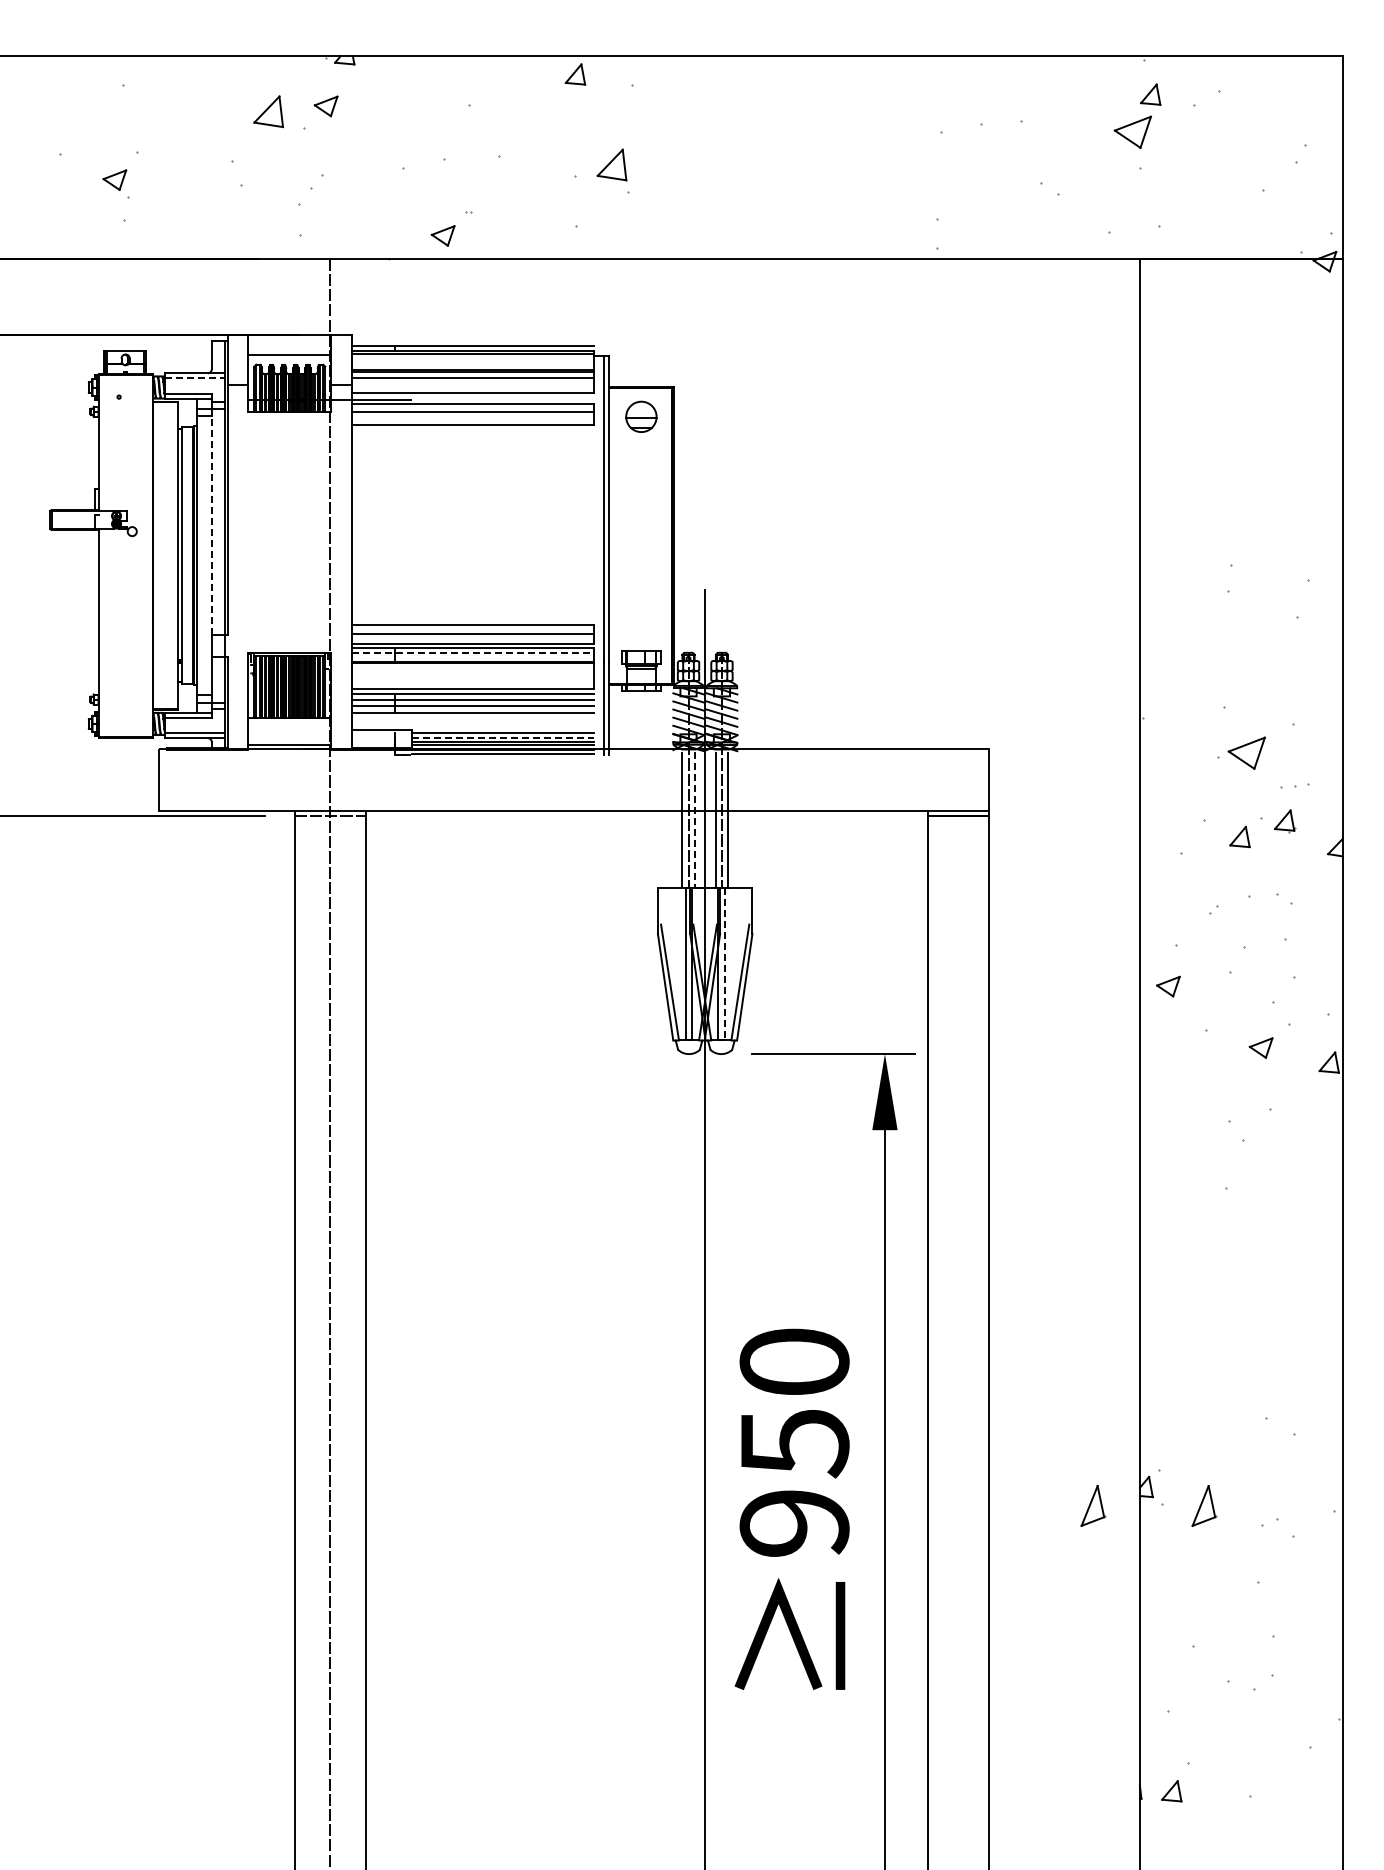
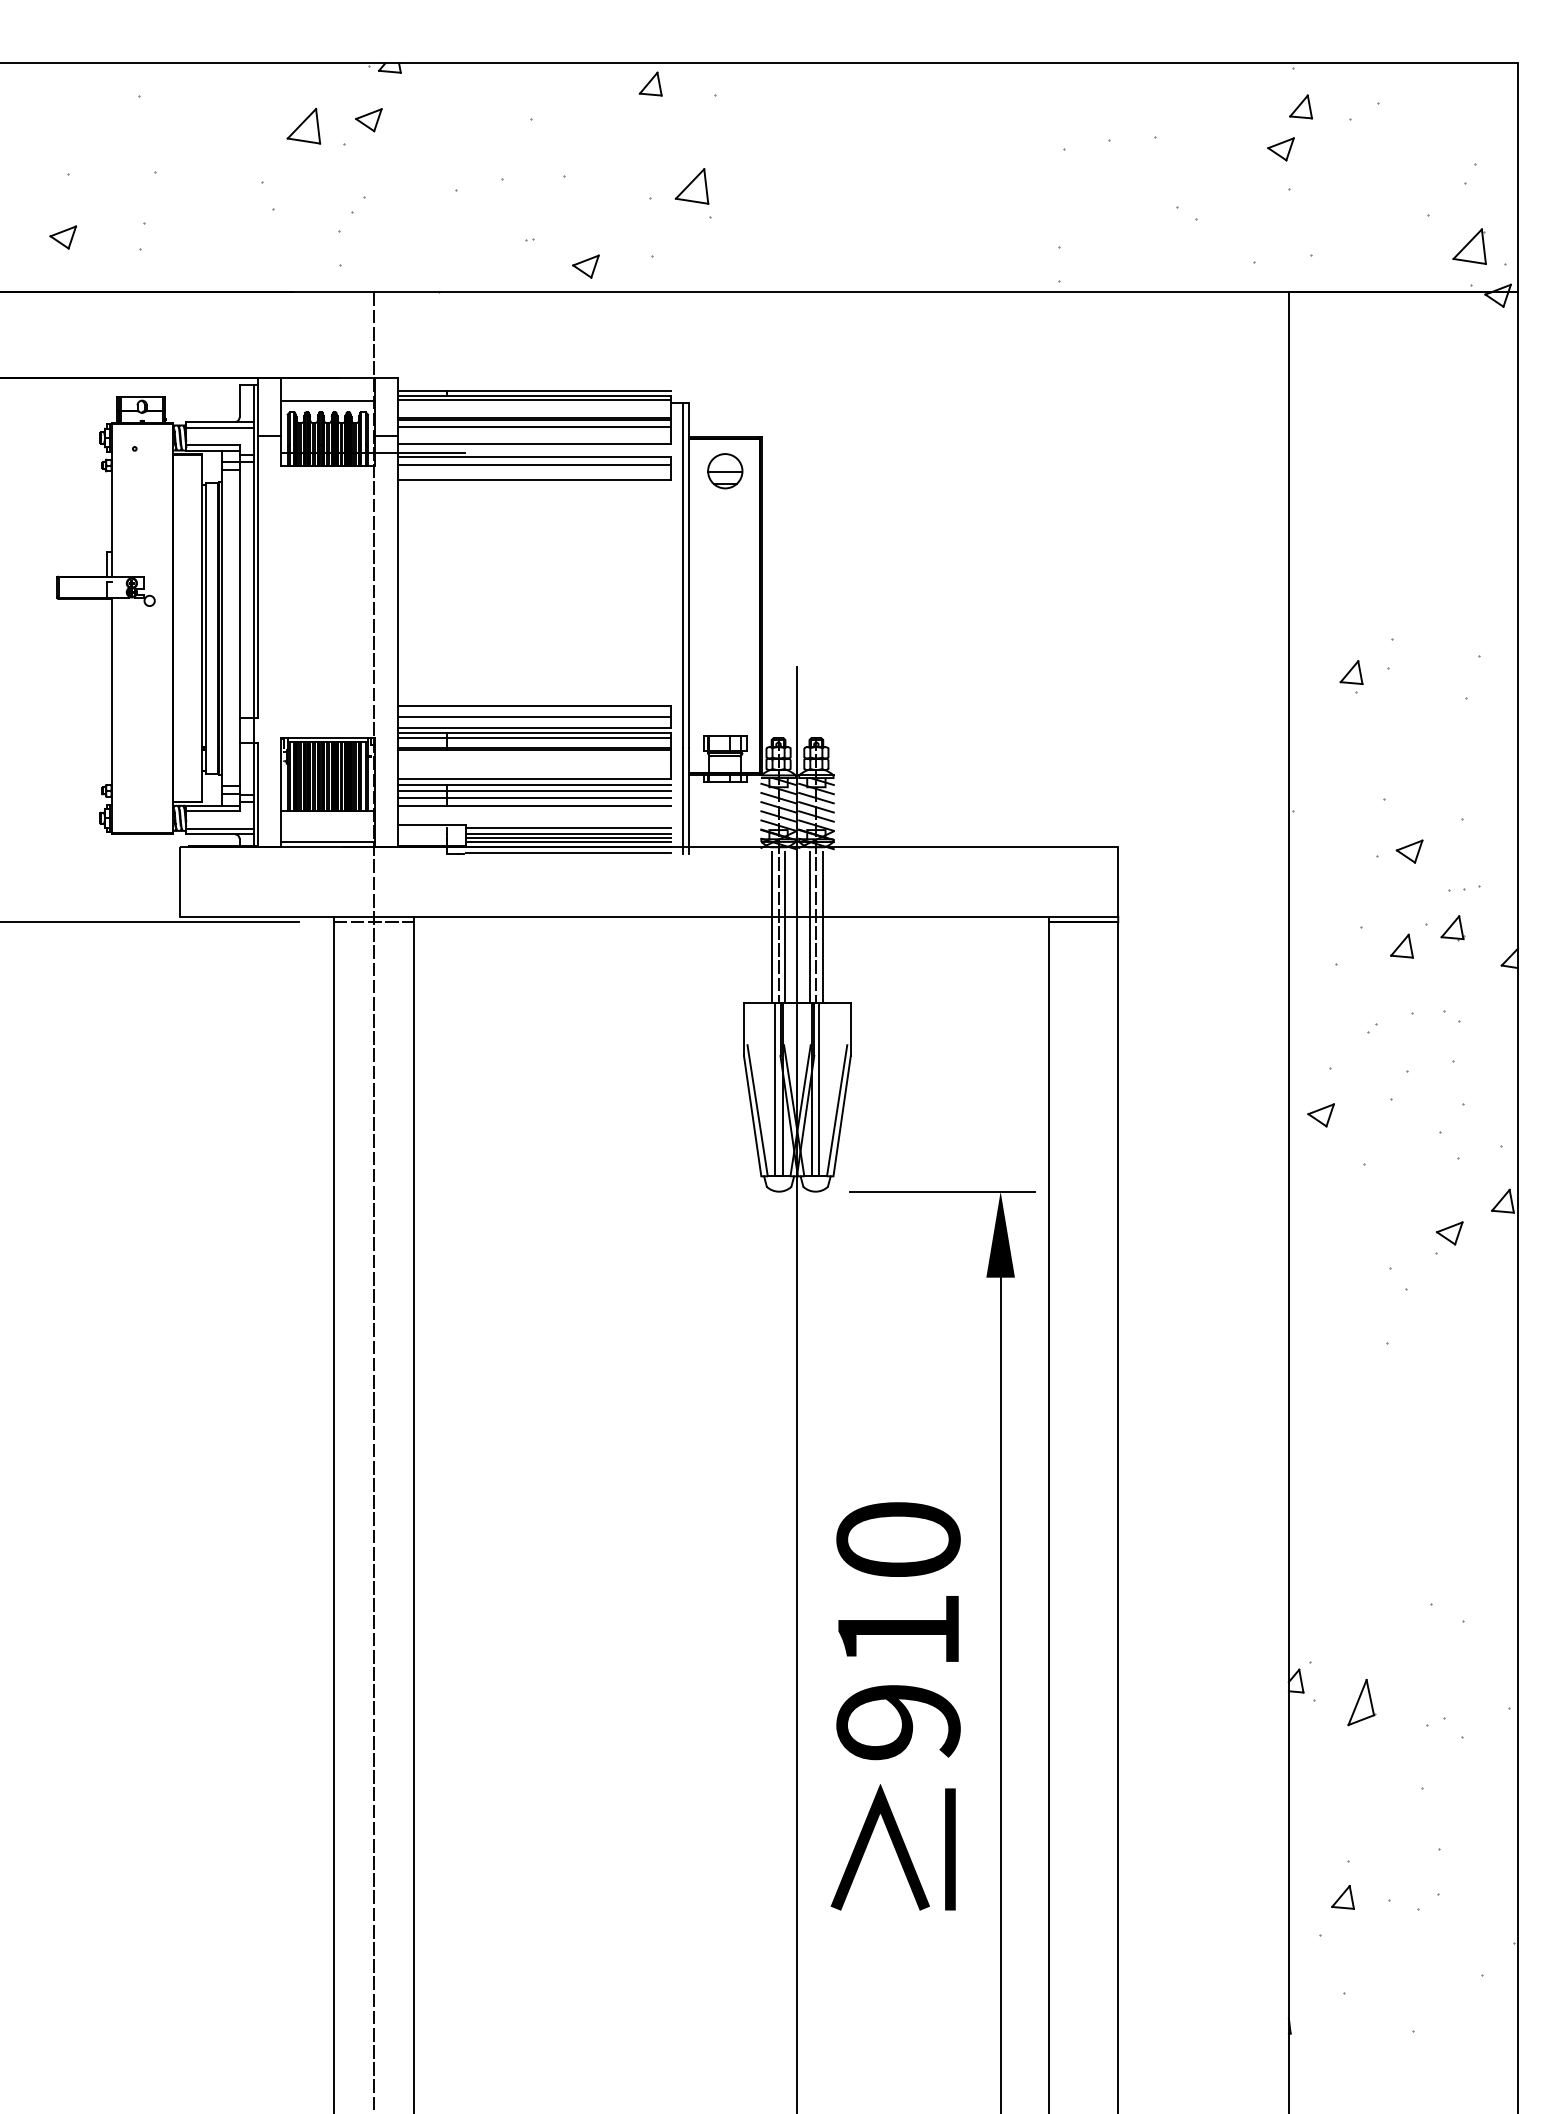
part: (1132, 131) -> (1280, 148), size x0.62
part: (114, 179) -> (62, 236), moved
part: (1299, 218) -> (1469, 246), added
part: (442, 235) -> (585, 266), moved
line: (195, 378) -> (221, 427), dashed -> solid
line: (211, 521) -> (239, 589), dashed -> solid
part: (1194, 598) -> (1350, 676), added
line: (473, 652) -> (535, 737), dashed -> solid
line: (503, 737) -> (569, 833), dashed -> solid
part: (1246, 753) -> (1409, 851), size x0.62
line: (694, 819) -> (785, 926), dashed -> solid
line: (724, 964) -> (819, 1090), dashed -> solid
part: (1260, 1047) -> (1448, 1232), moved
text: (795, 1444) -> (899, 1633), 950 -> 910
part: (1093, 1505) -> (1236, 1702), removed
part: (1171, 1791) -> (1342, 1897), moved

